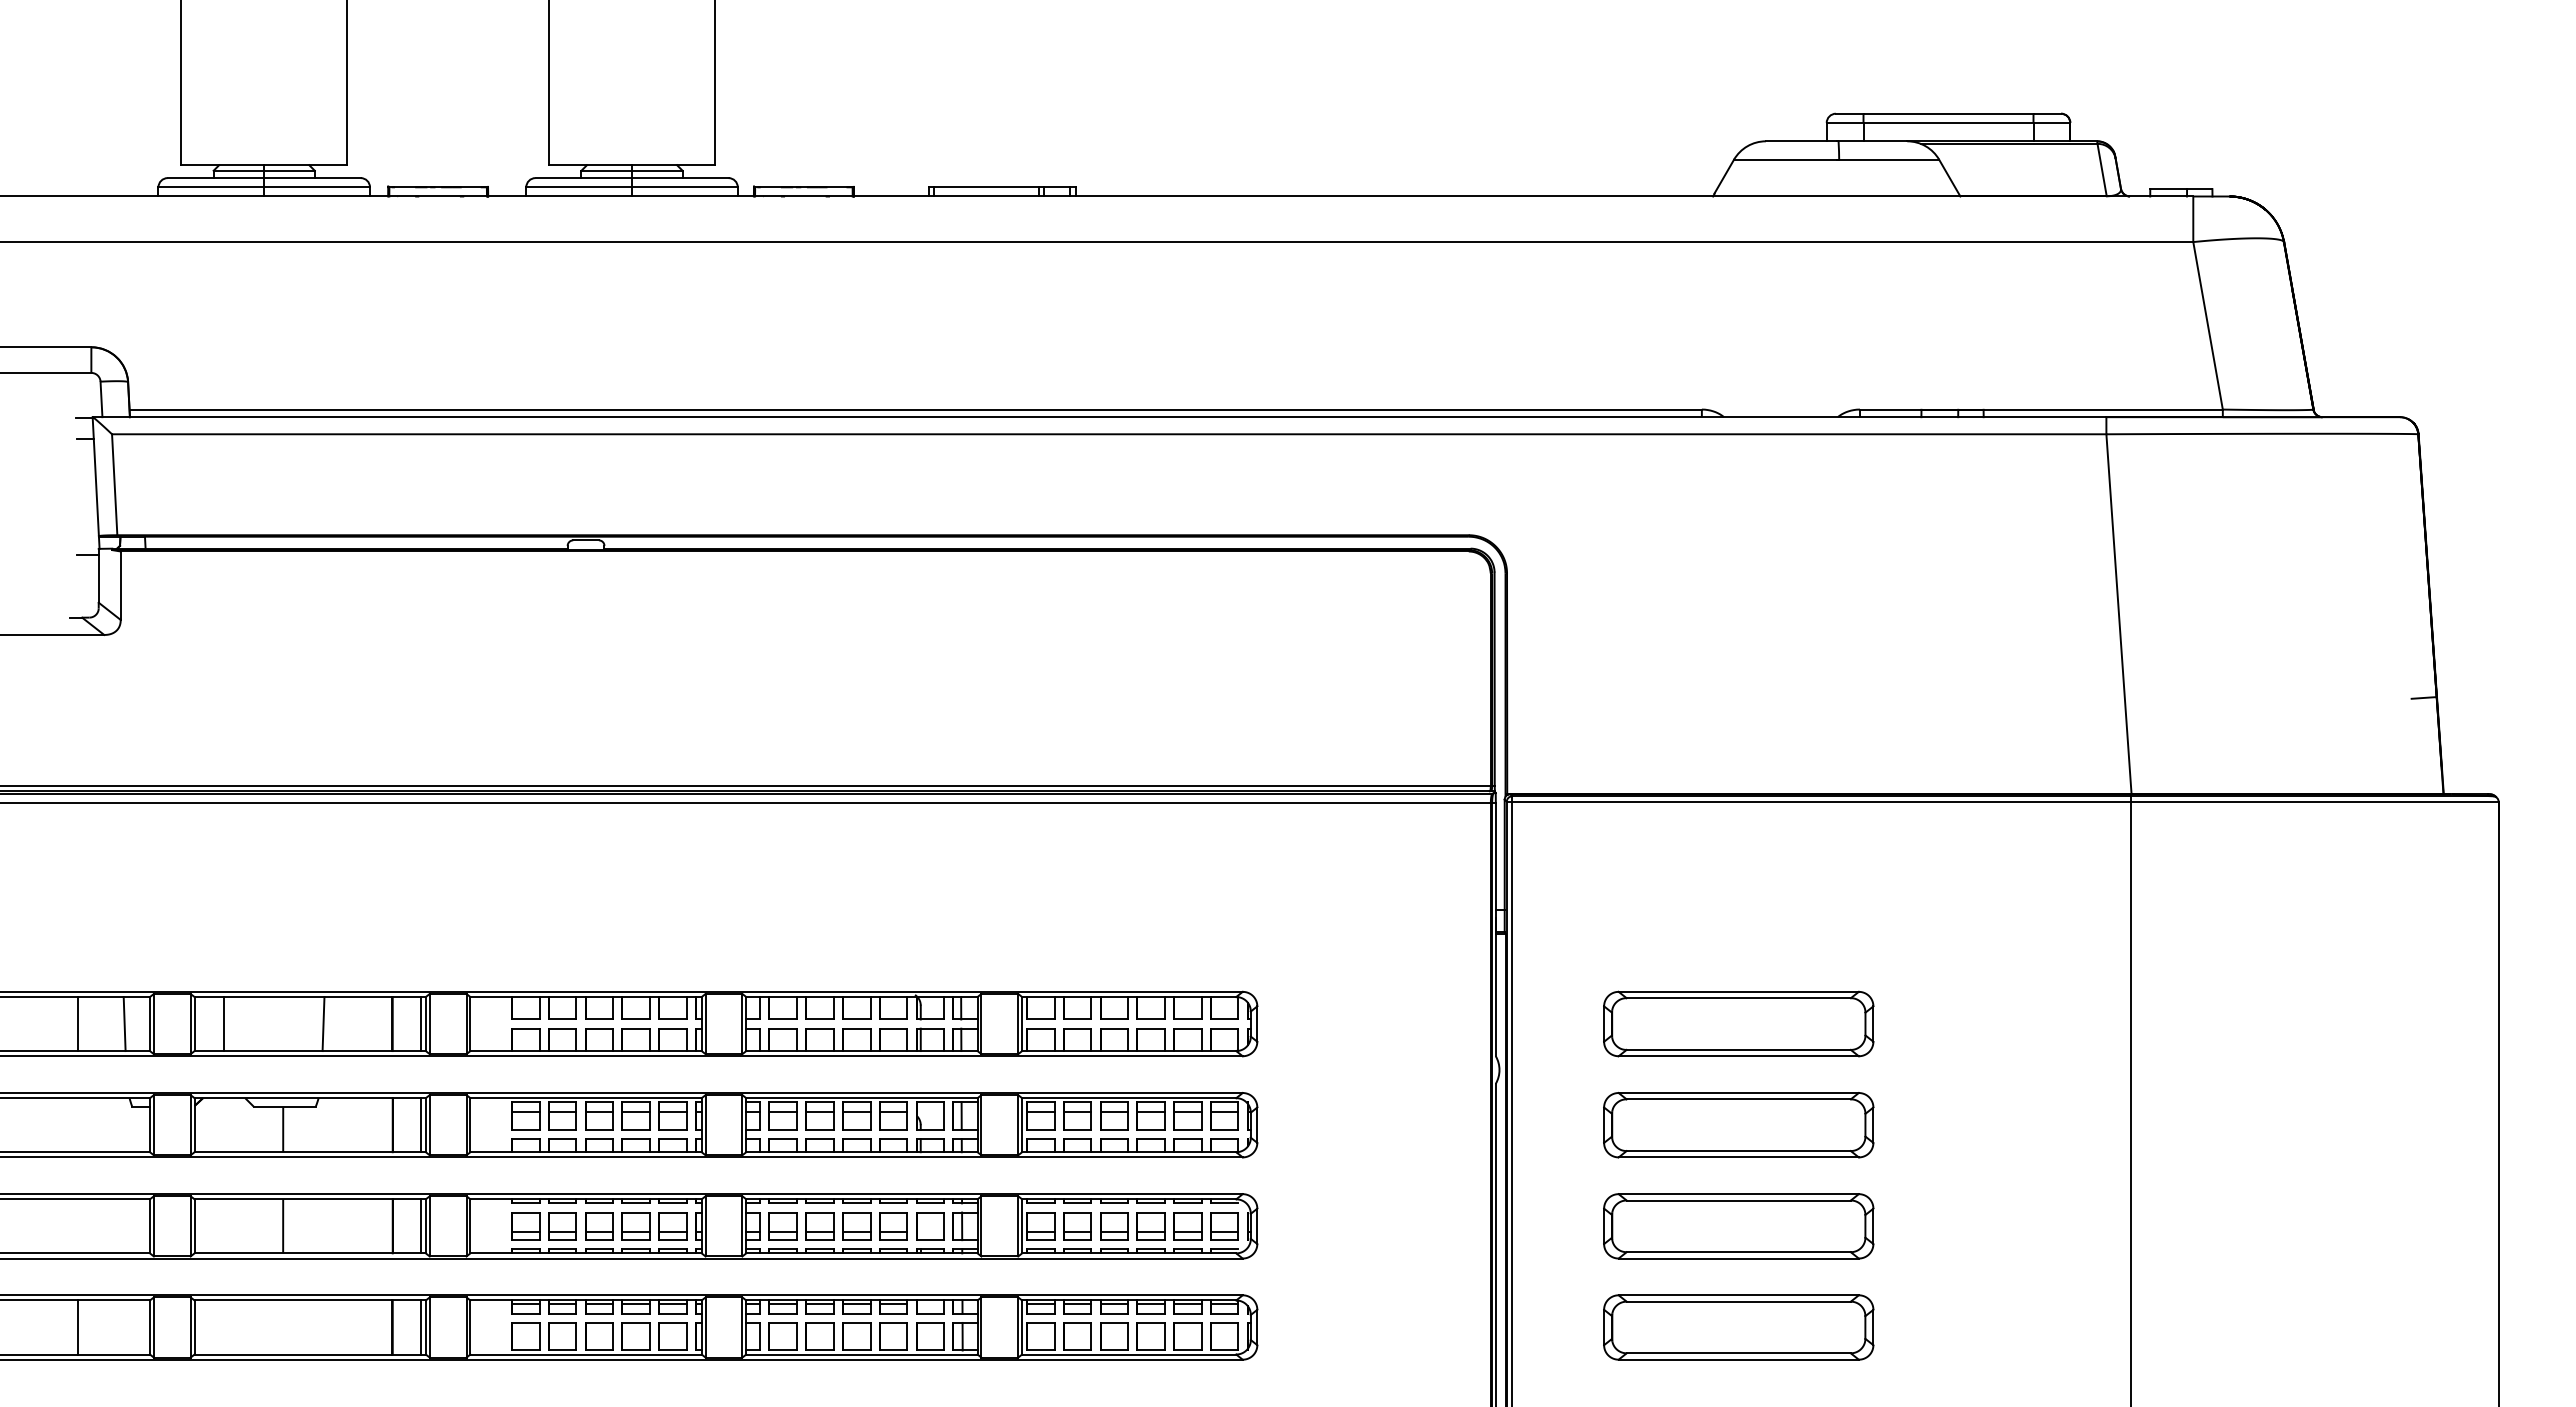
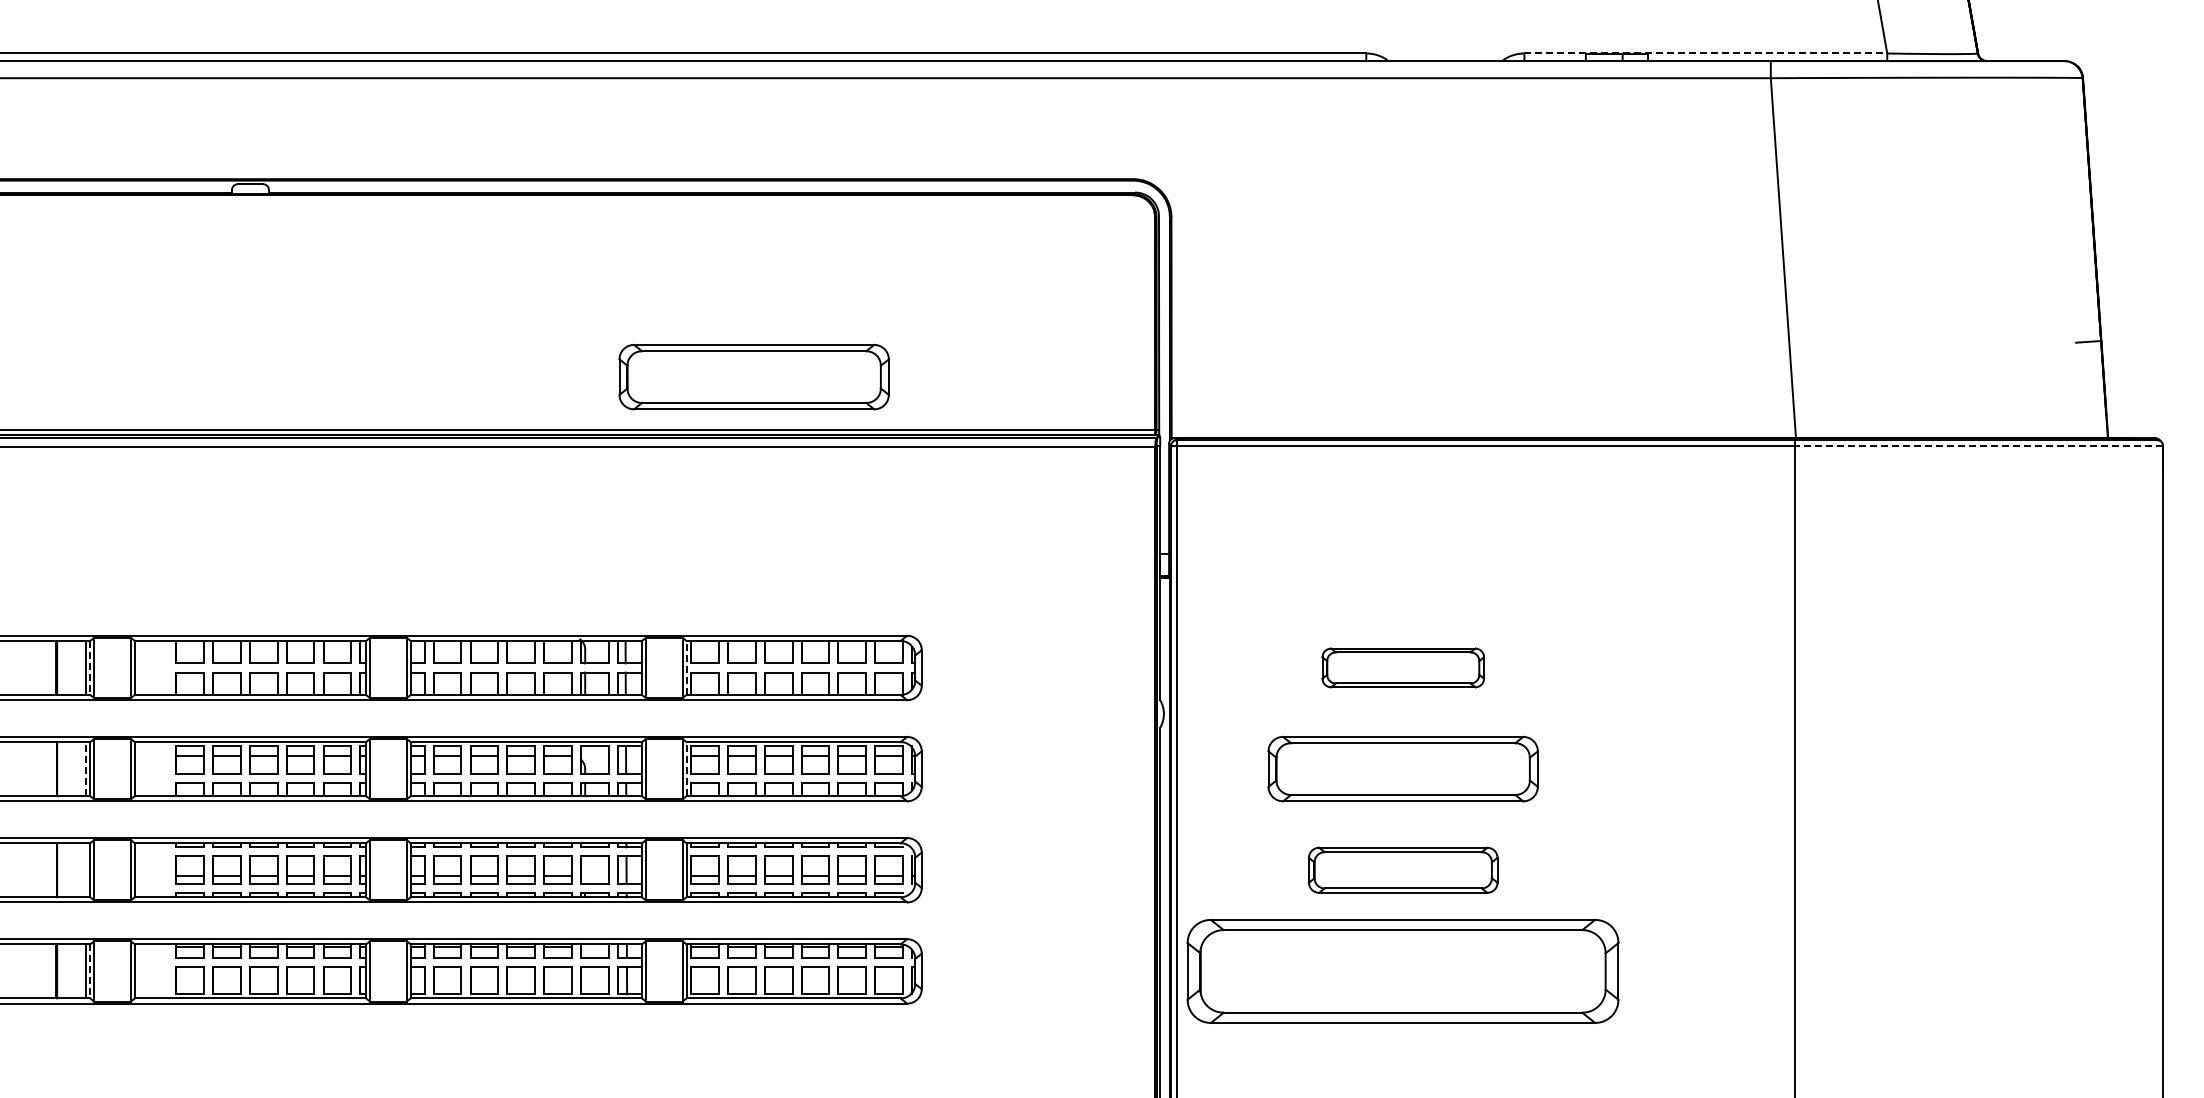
line: (2041, 409) -> (1705, 53), solid -> dashed
part: (1089, 733) -> (753, 377), added
line: (2314, 801) -> (1978, 445), solid -> dashed
line: (1022, 1023) -> (686, 667), solid -> dashed
part: (1738, 1023) -> (1402, 667), size x0.6
line: (425, 1024) -> (89, 668), solid -> dashed
line: (421, 1124) -> (85, 768), solid -> dashed
line: (1022, 1124) -> (686, 768), solid -> dashed
line: (421, 1226) -> (85, 870), removed
part: (1738, 1226) -> (1402, 870), size x0.7
line: (425, 1327) -> (89, 971), solid -> dashed
part: (1738, 1327) -> (1402, 971), size x1.6

